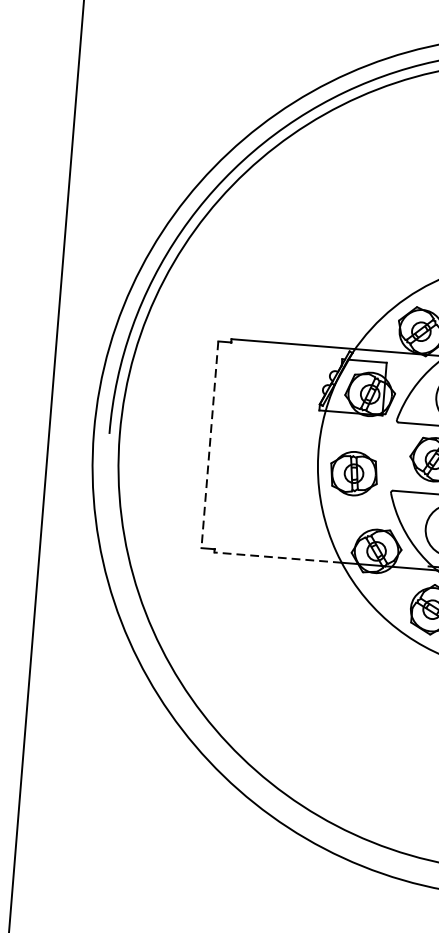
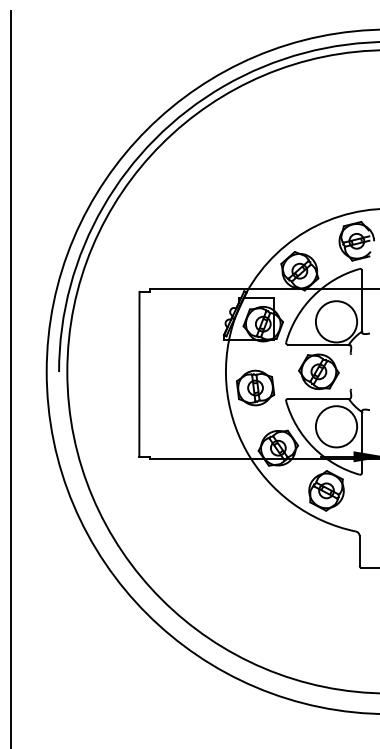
line: (209, 445) -> (139, 374), dashed -> solid
line: (277, 557) -> (200, 459), dashed -> solid

